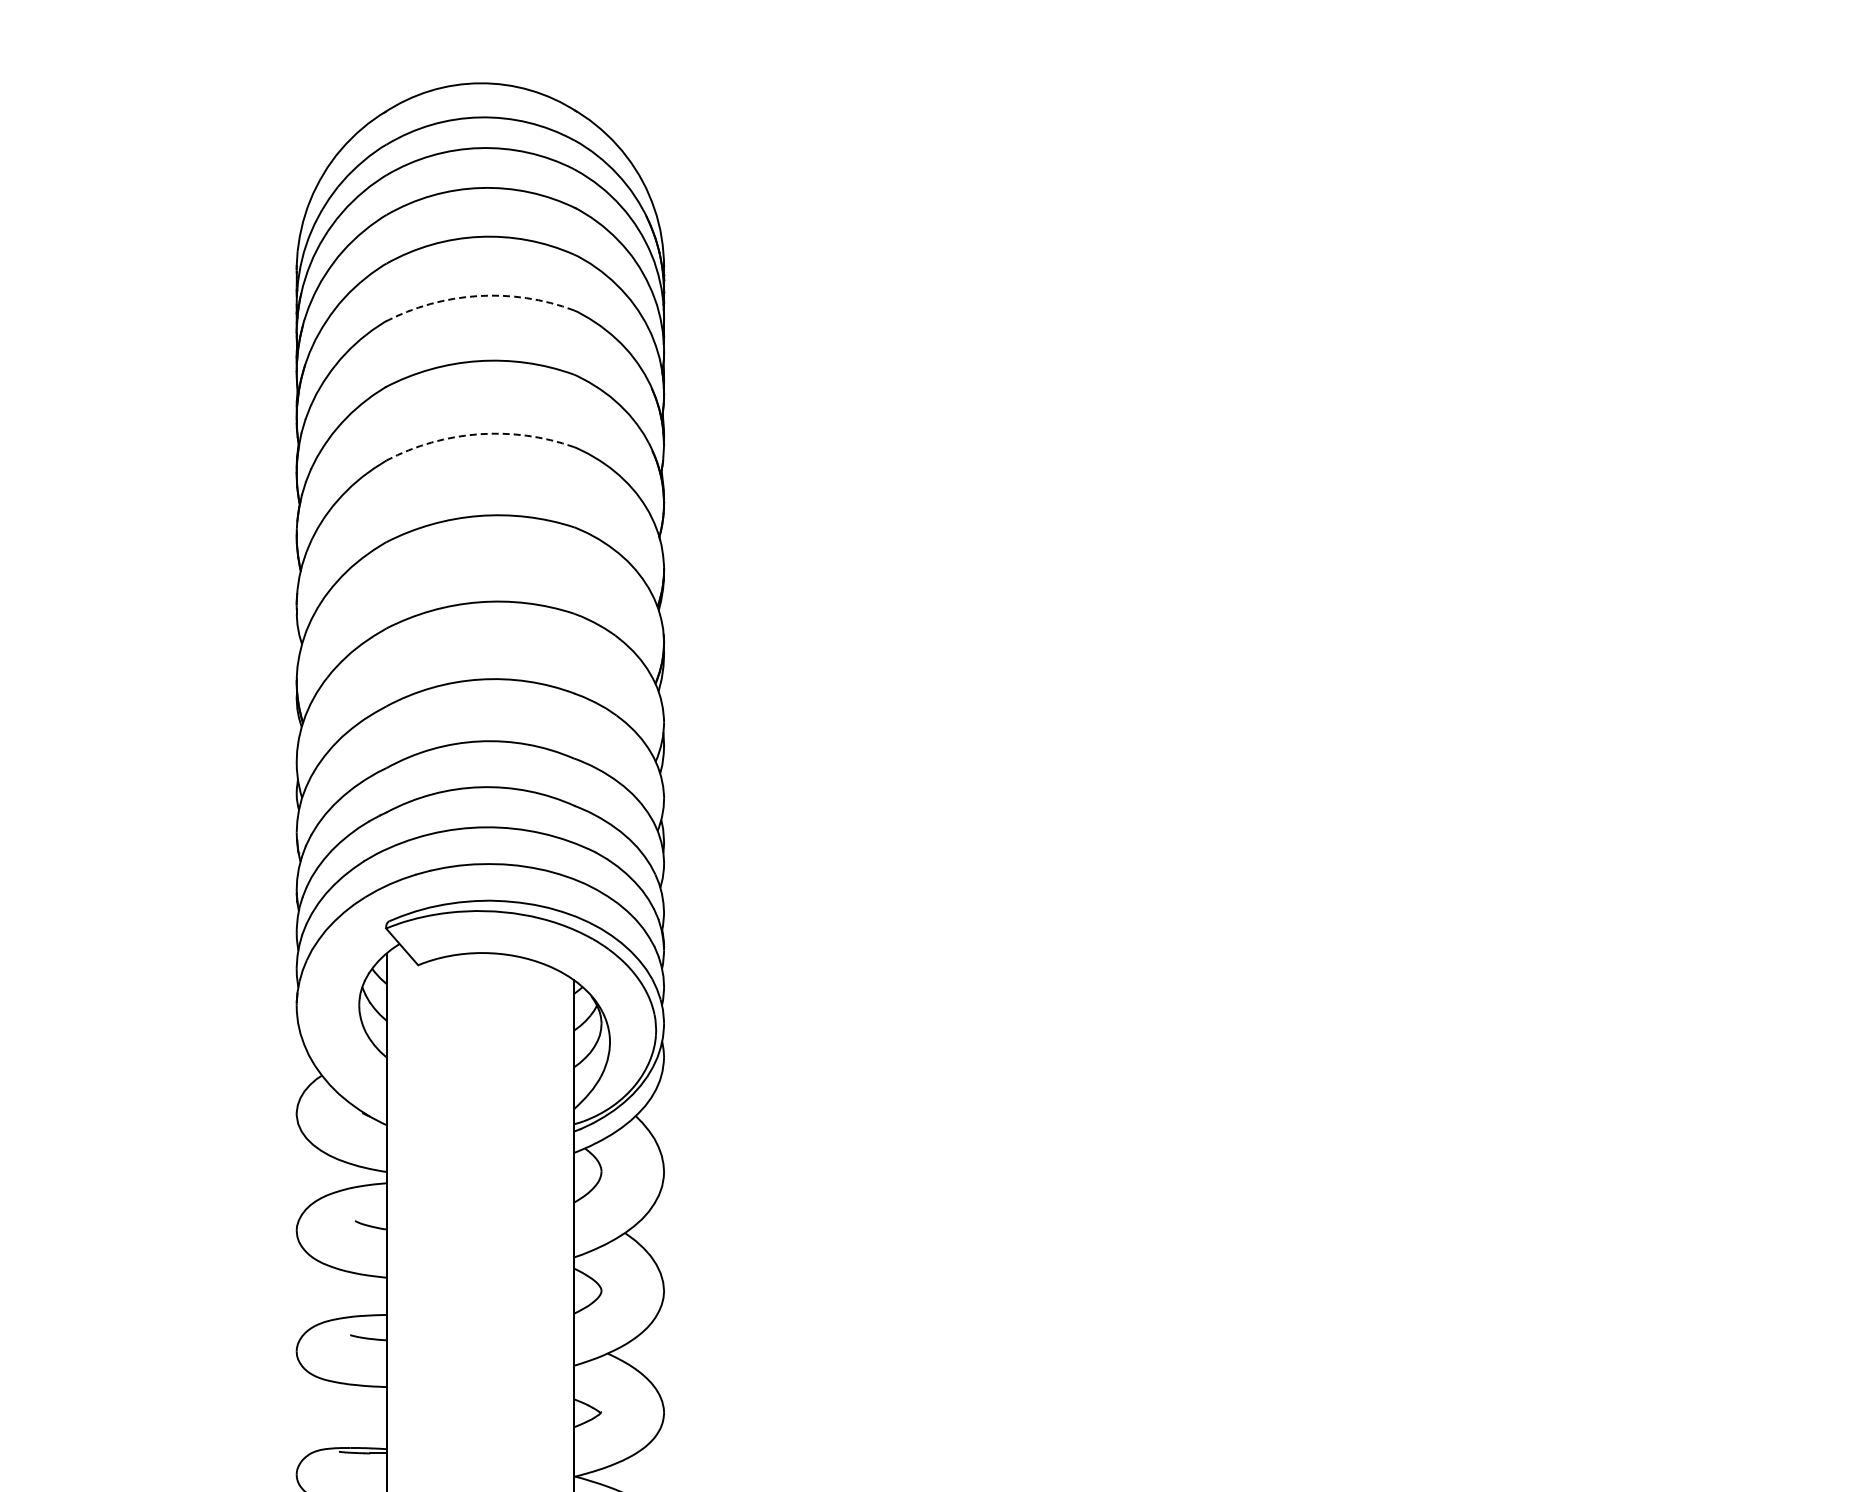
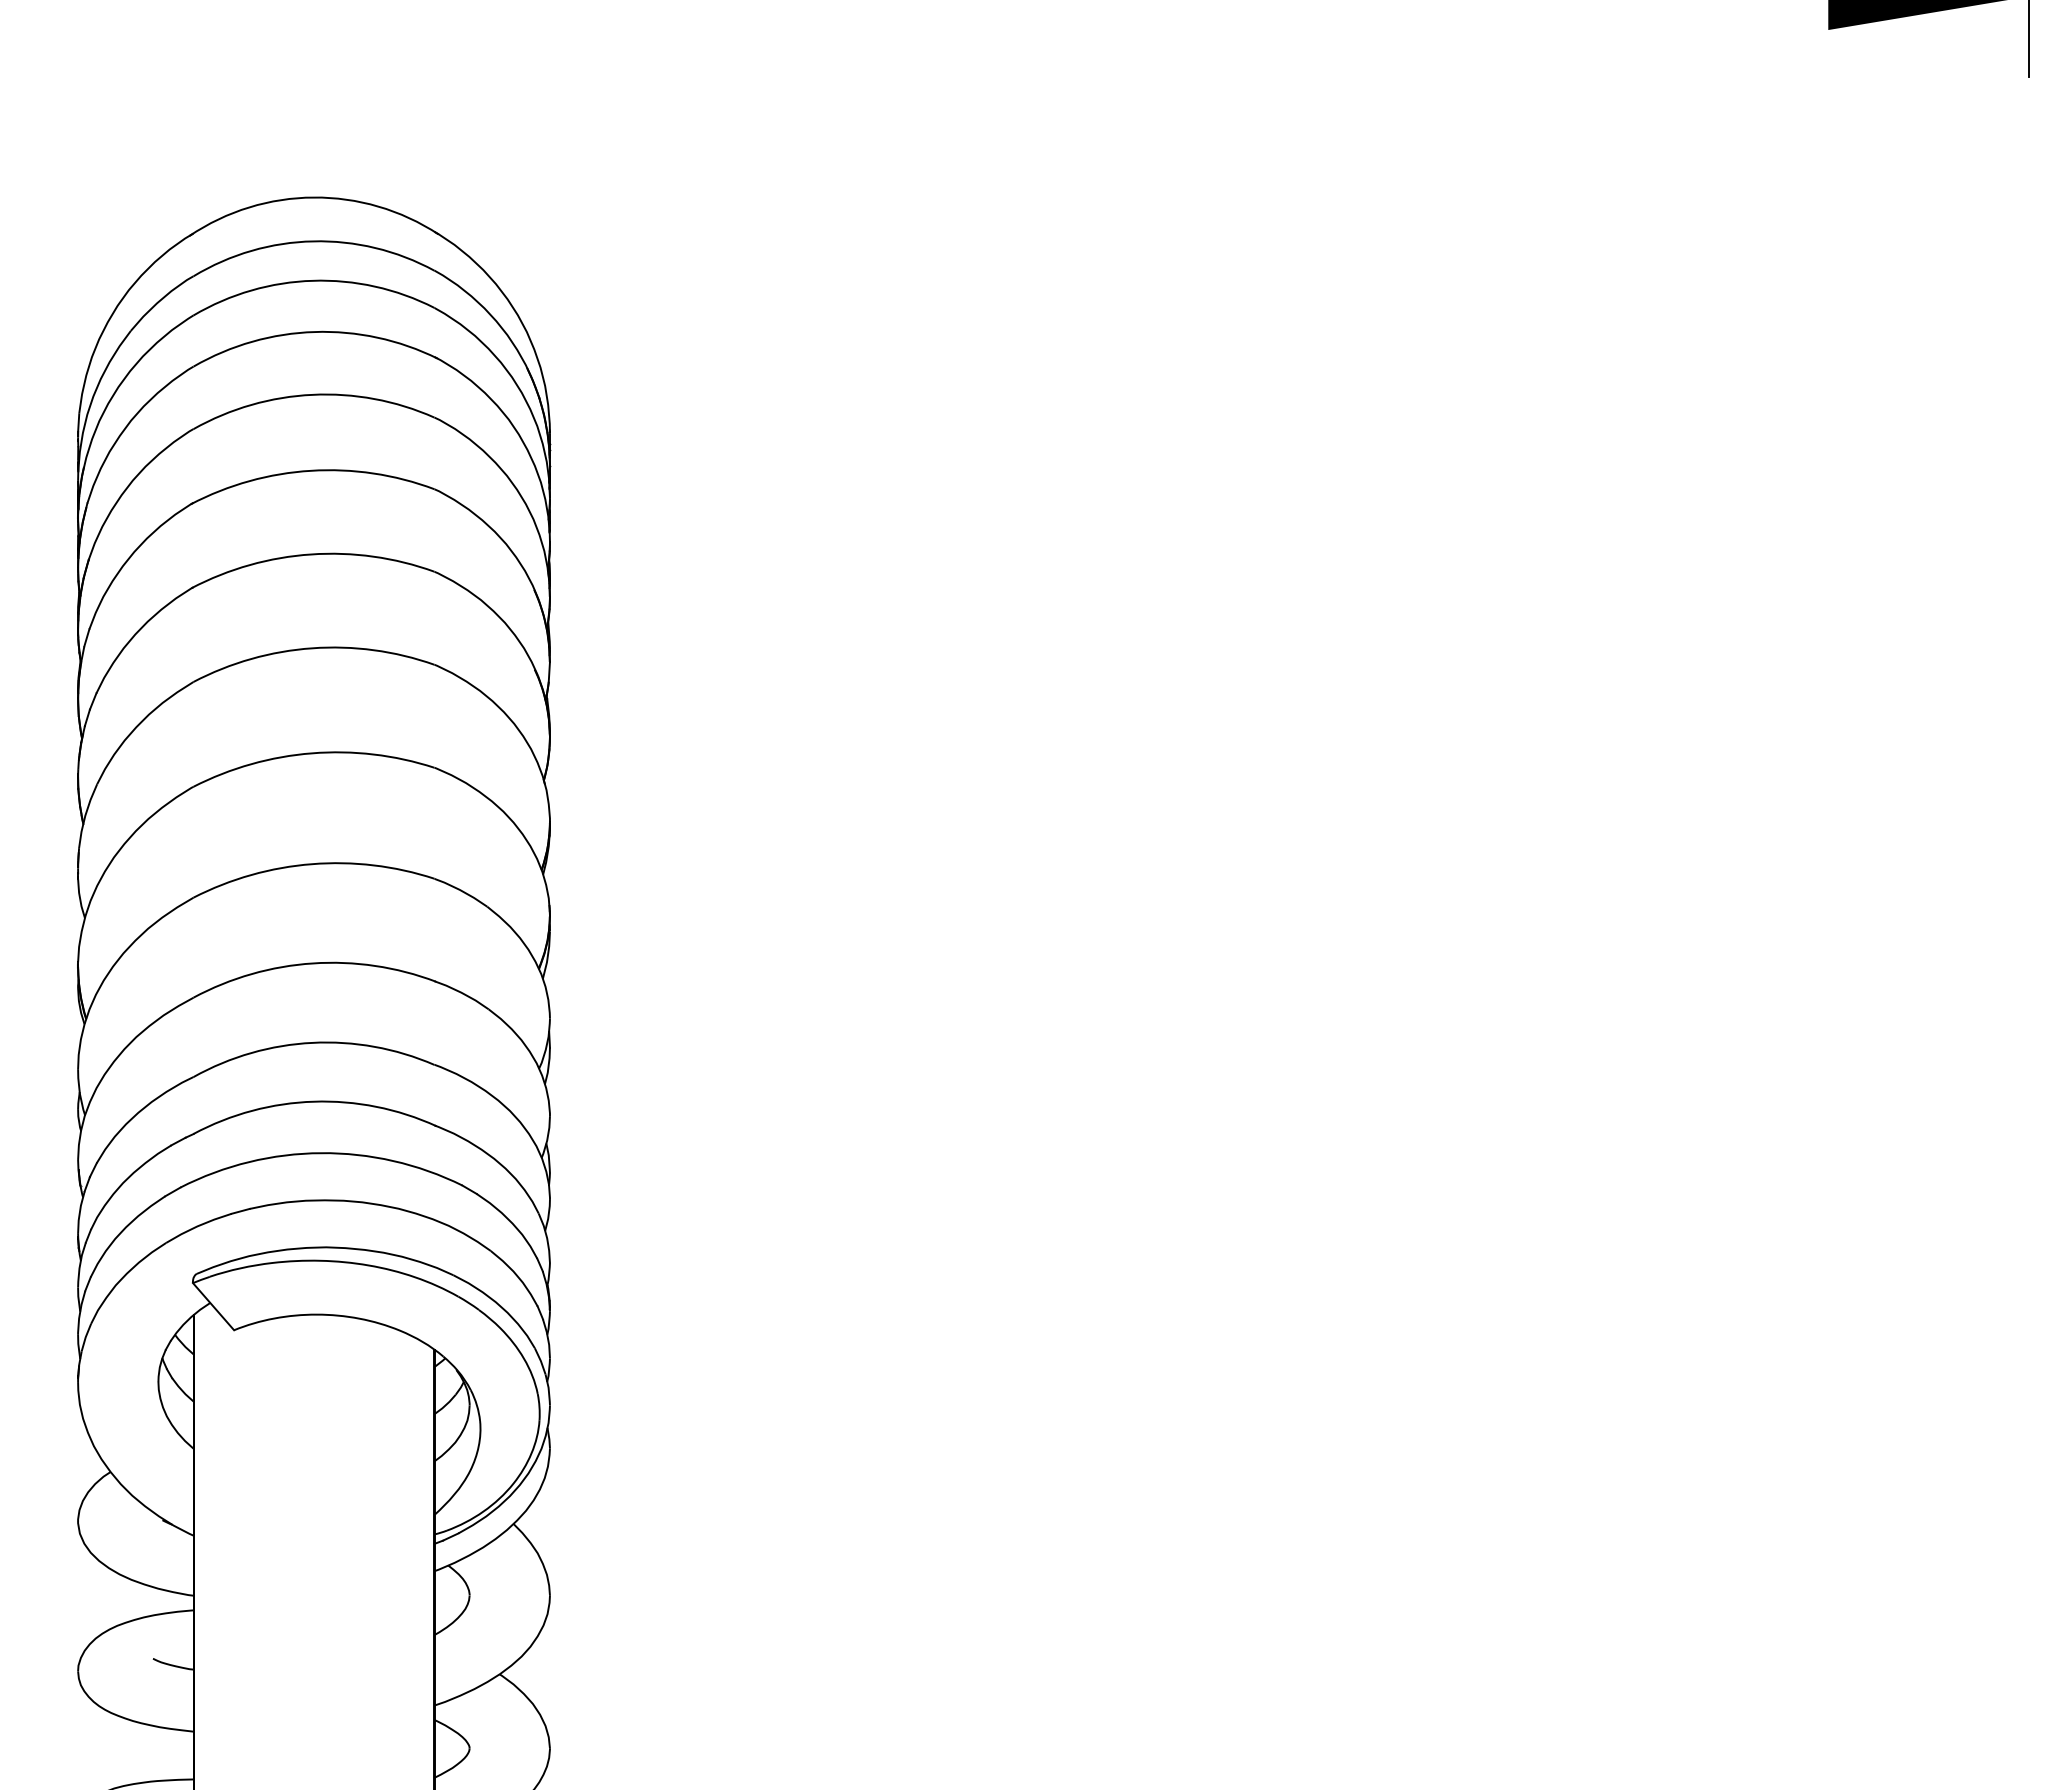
arc: (478, 296) -> (311, 471), dashed -> solid
arc: (478, 434) -> (311, 648), dashed -> solid

